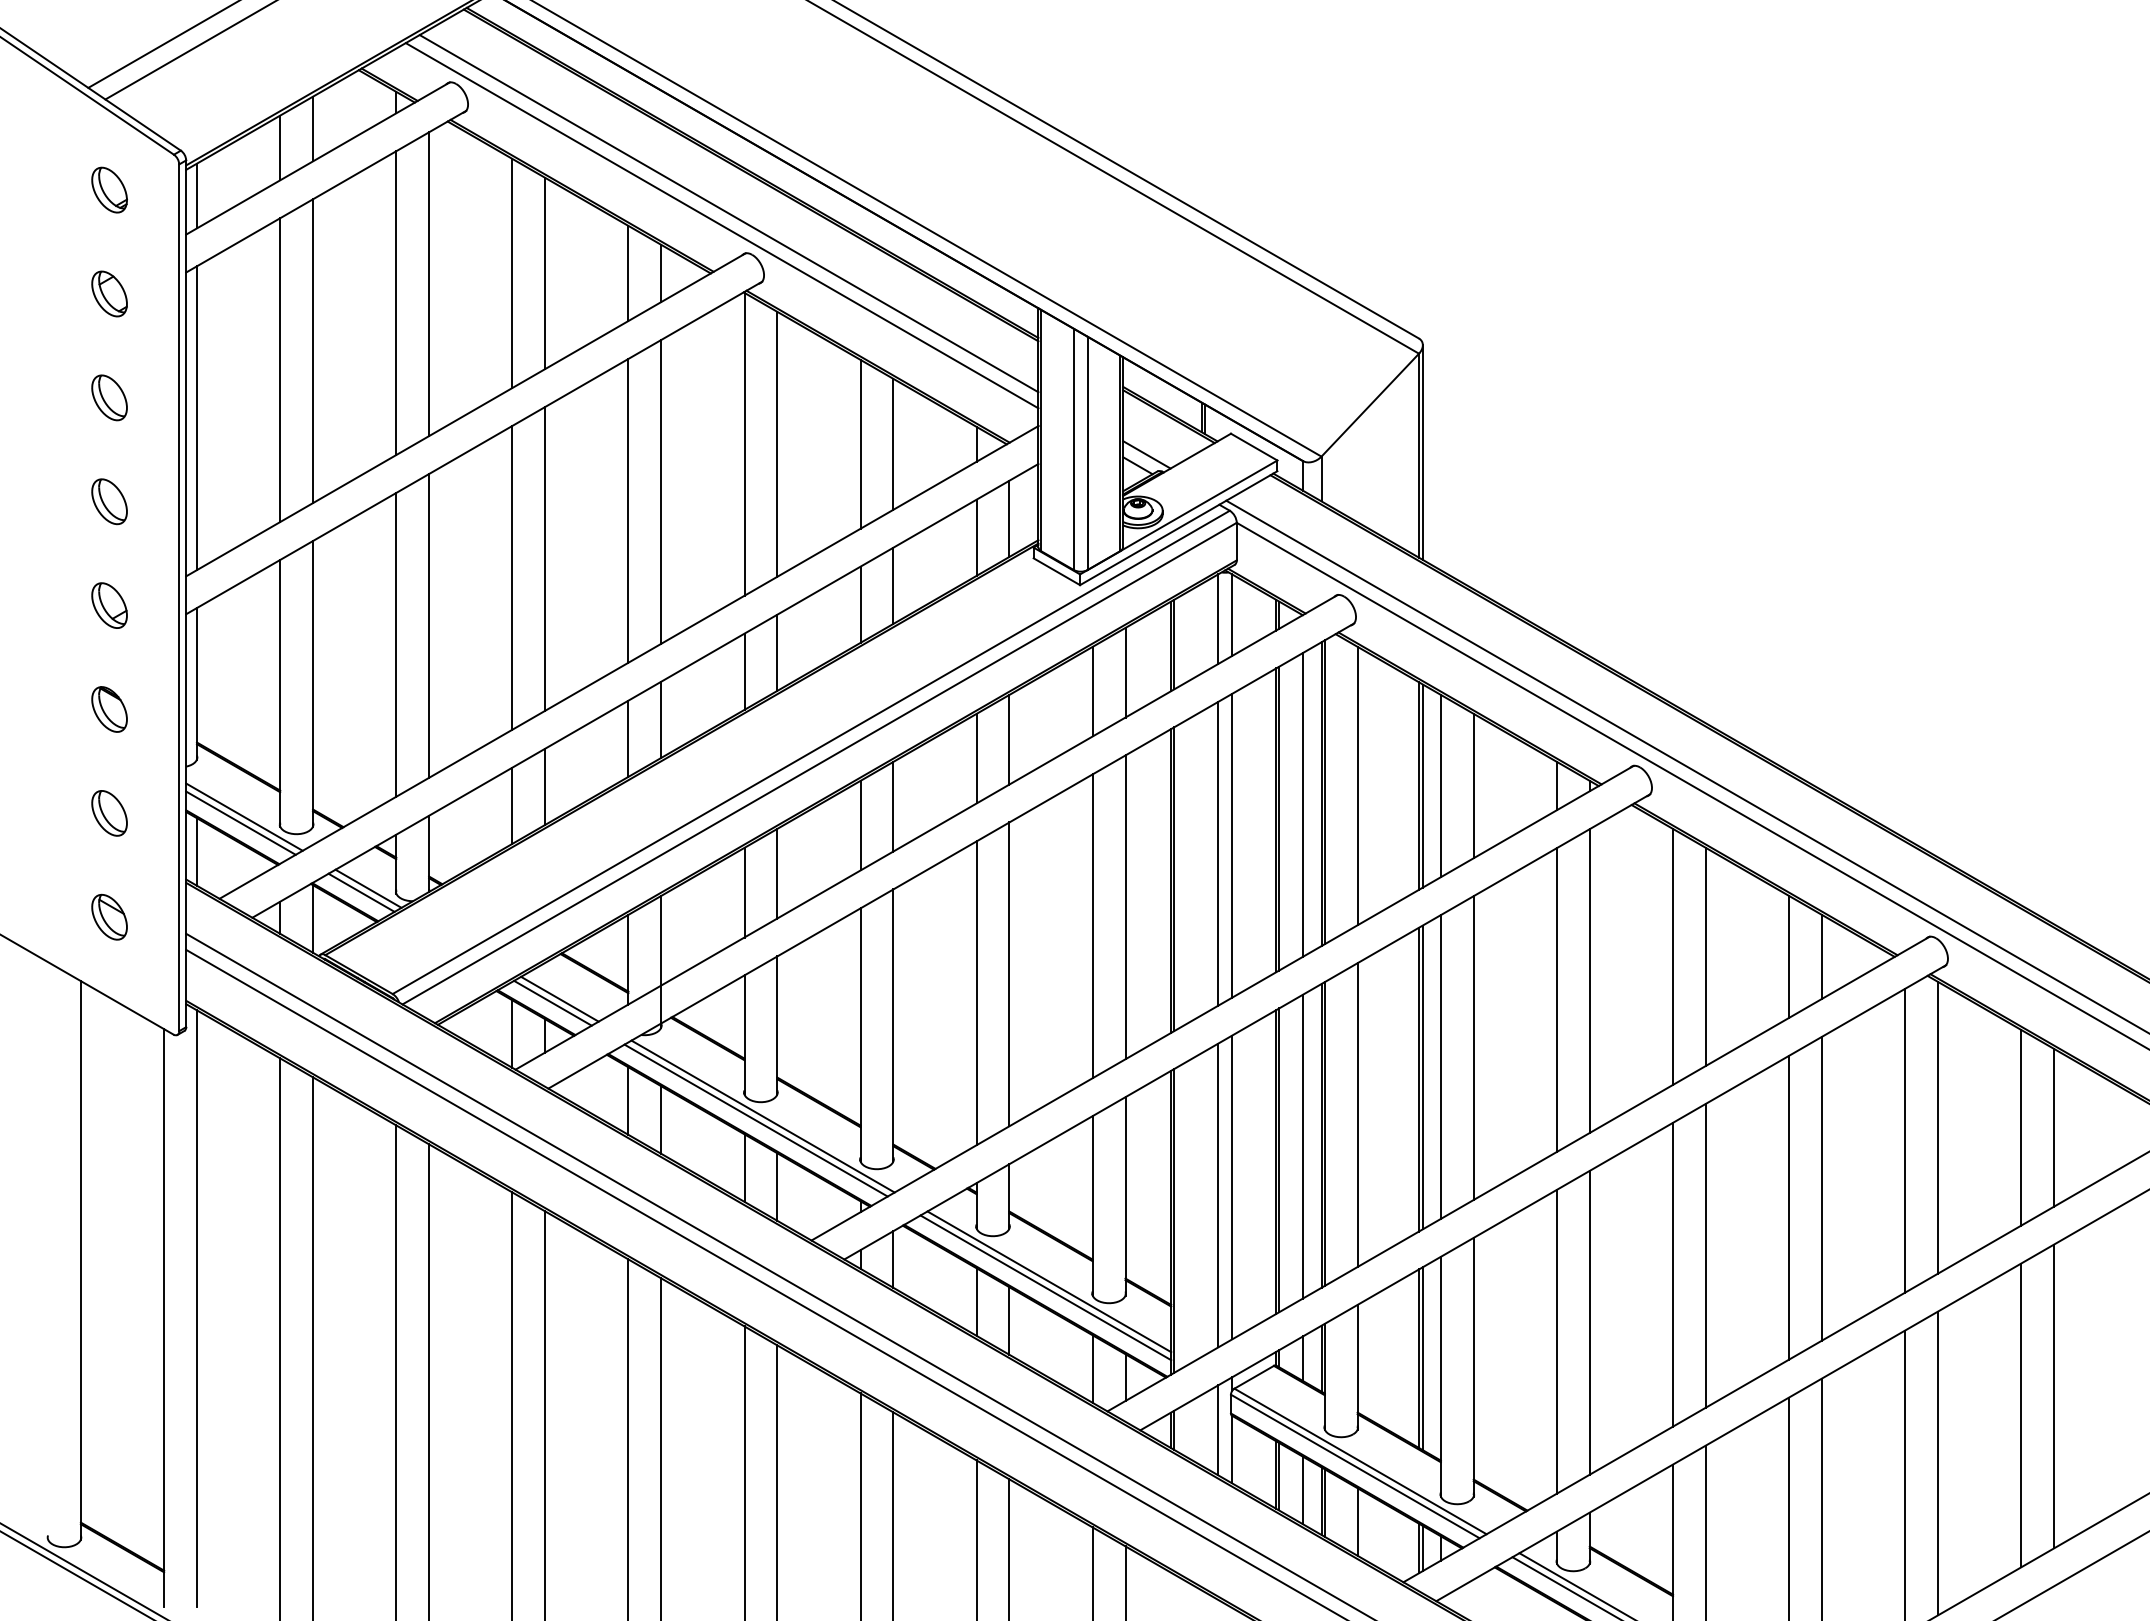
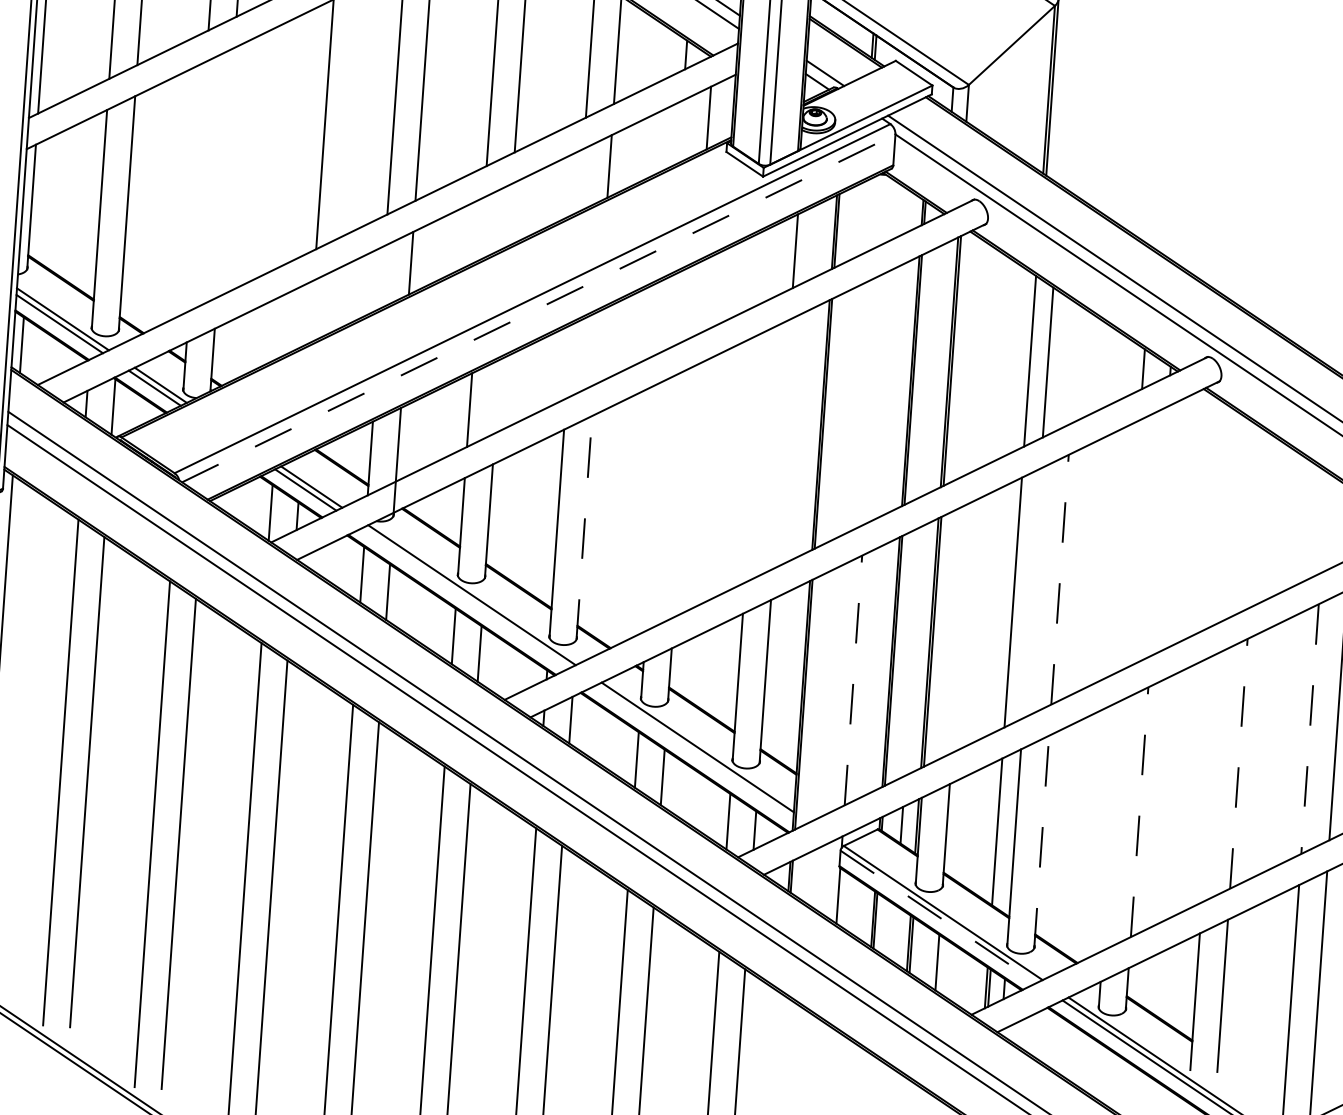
line: (976, 537) -> (680, 131), removed
line: (512, 577) -> (297, 137), removed
line: (860, 604) -> (581, 179), removed
line: (1232, 614) -> (886, 209), removed
line: (1218, 619) -> (874, 212), removed
line: (429, 625) -> (226, 172), removed
line: (396, 644) -> (197, 186), removed
line: (777, 652) -> (510, 214), removed
line: (744, 671) -> (482, 228), removed
line: (1092, 691) -> (767, 264), removed
line: (628, 738) -> (383, 276), removed
line: (1009, 739) -> (696, 299), removed
line: (976, 758) -> (667, 313), removed
line: (819, 763) -> (538, 308), solid -> dashed
line: (1357, 785) -> (979, 357), removed
line: (1422, 785) -> (1033, 361), removed
line: (1473, 785) -> (1074, 363), removed
line: (545, 786) -> (312, 311), removed
line: (1302, 804) -> (933, 369), removed
line: (512, 805) -> (283, 325), removed
line: (893, 806) -> (597, 347), removed
line: (860, 825) -> (568, 361), removed
line: (1232, 845) -> (873, 399), removed
line: (1218, 853) -> (861, 405), removed
line: (777, 873) -> (497, 396), removed
line: (1125, 907) -> (781, 444), removed
line: (1092, 926) -> (753, 457), removed
line: (1673, 956) -> (1229, 515), removed
line: (1705, 956) -> (1255, 517), removed
line: (1789, 956) -> (1324, 522), removed
line: (1009, 974) -> (682, 492), removed
line: (1589, 980) -> (1159, 530), removed
line: (976, 993) -> (654, 506), removed
line: (1556, 999) -> (1130, 544), removed
line: (893, 1025) -> (584, 527), solid -> dashed
line: (1473, 1048) -> (1059, 580), solid -> dashed
line: (1440, 1066) -> (1031, 592), removed
line: (1422, 1077) -> (1016, 601), removed
line: (1357, 1114) -> (960, 627), removed
line: (755, 1120) -> (465, 598), removed
line: (1302, 1146) -> (913, 650), removed
line: (1232, 1187) -> (853, 680), solid -> dashed
line: (1218, 1195) -> (841, 686), removed
line: (1789, 1207) -> (1310, 728), solid -> dashed
line: (1705, 1255) -> (1238, 763), solid -> dashed
line: (1673, 1274) -> (1211, 777), removed
line: (1045, 1287) -> (694, 751), removed
line: (1589, 1322) -> (1139, 811), solid -> dashed
line: (1556, 1341) -> (1111, 825), removed
line: (1422, 1358) -> (1000, 831), removed
line: (1473, 1366) -> (1041, 841), solid -> dashed
line: (1218, 1430) -> (828, 879), removed
line: (1355, 1466) -> (938, 916), solid -> dashed
line: (1302, 1490) -> (893, 933), removed

